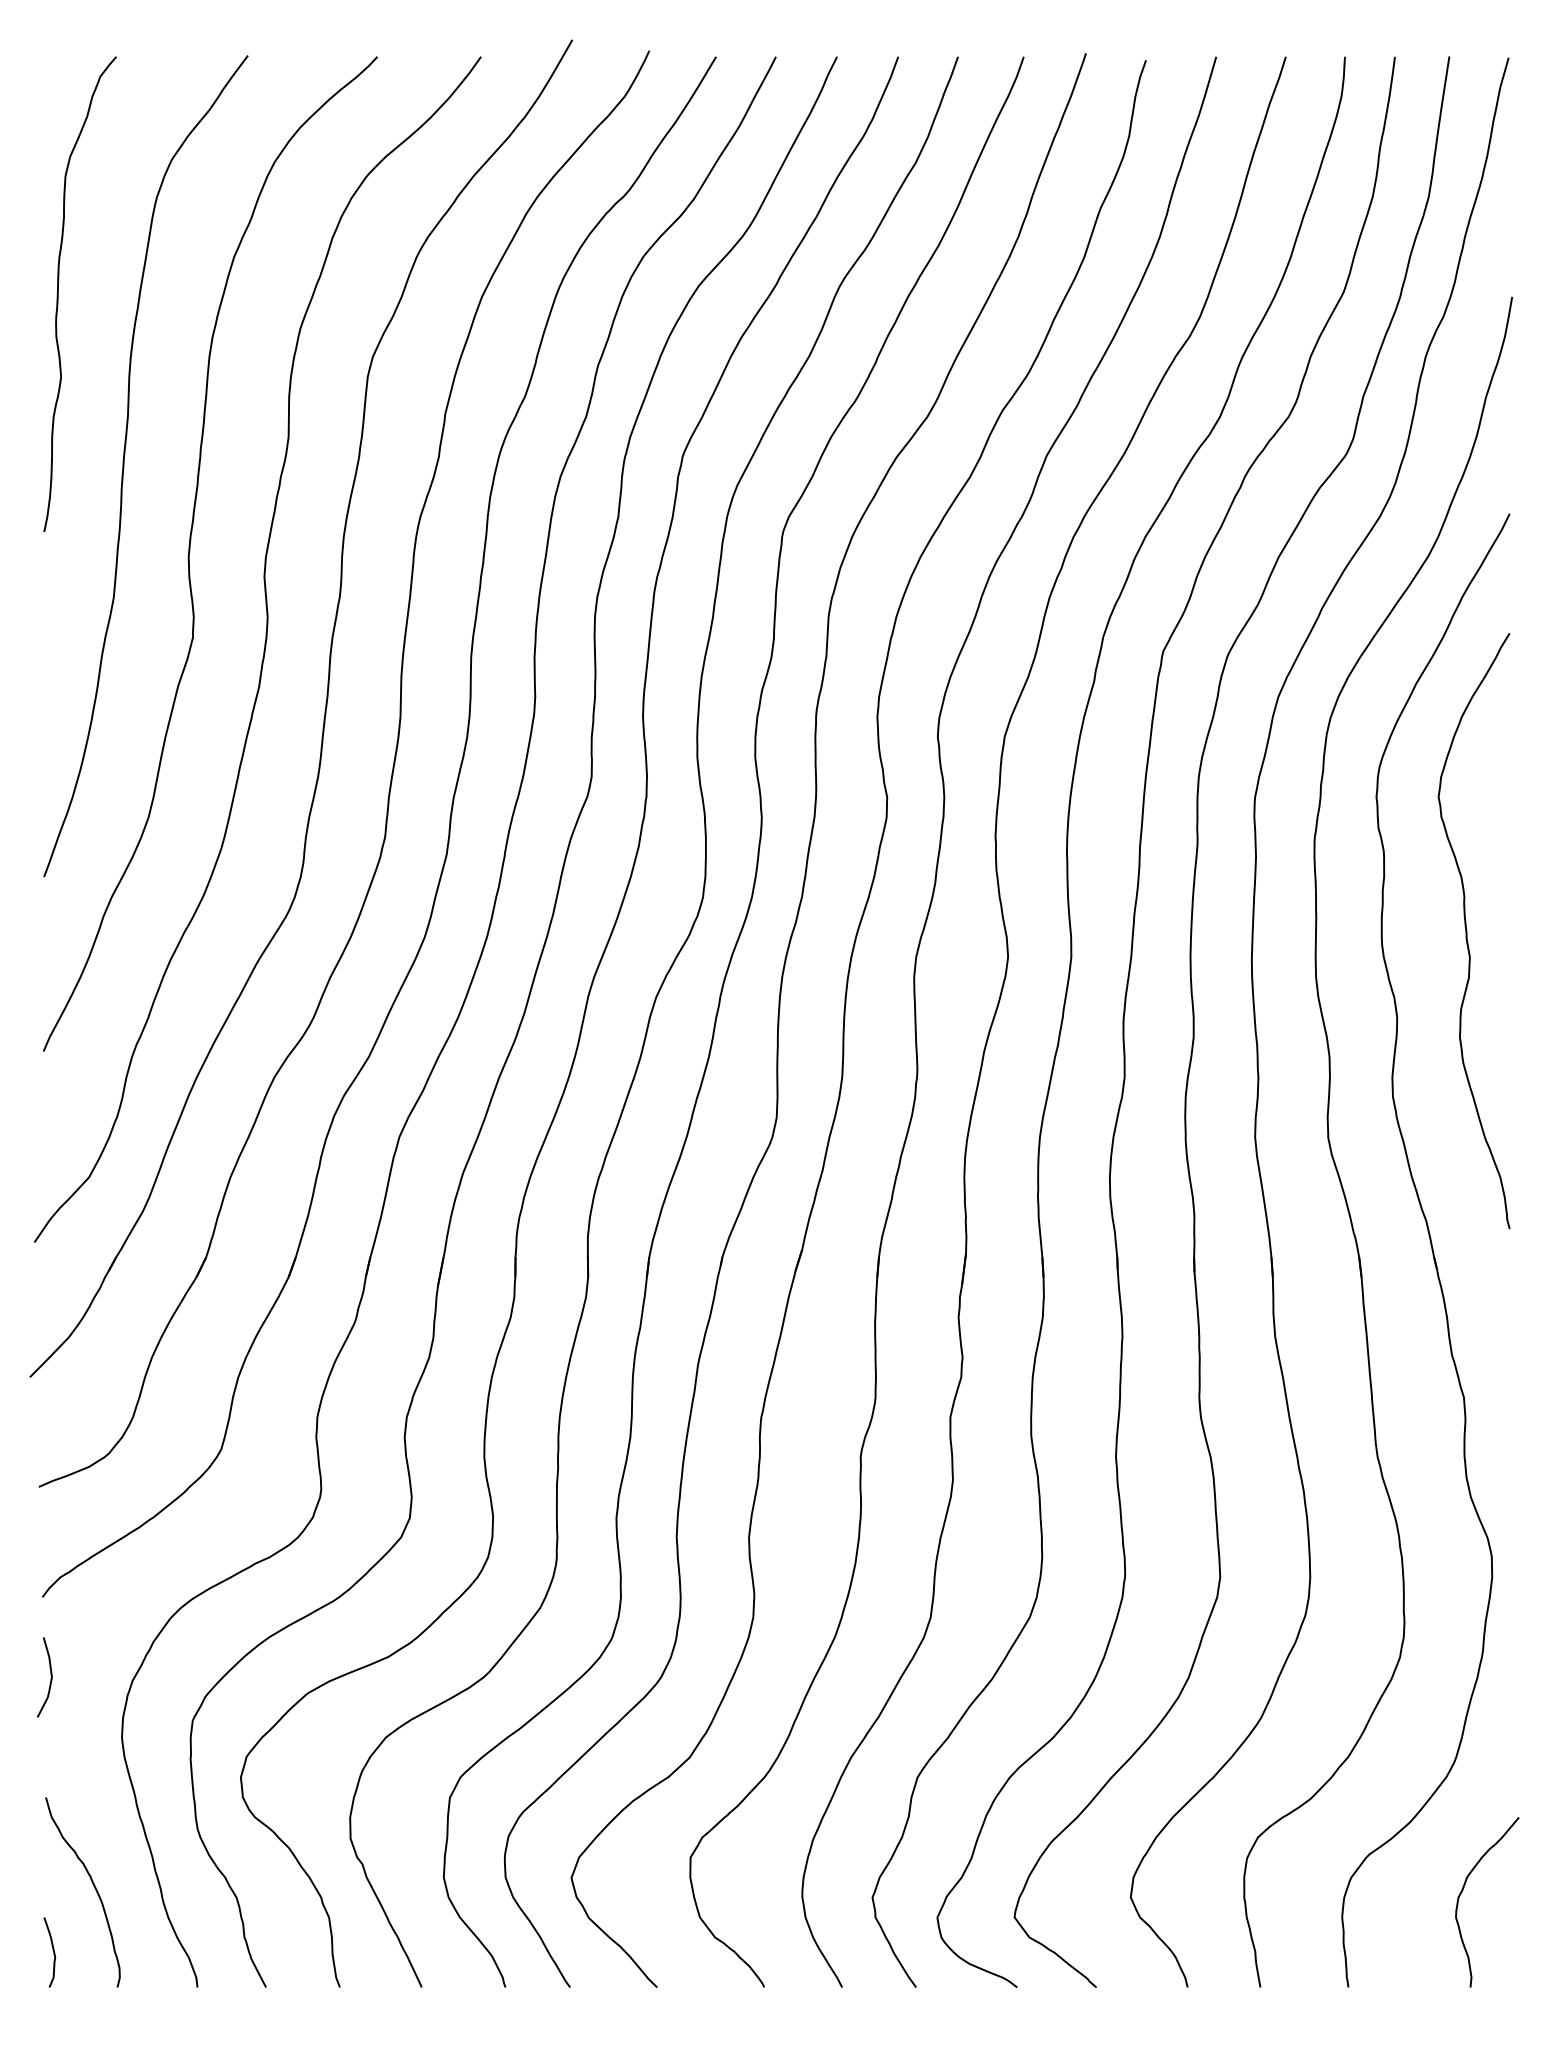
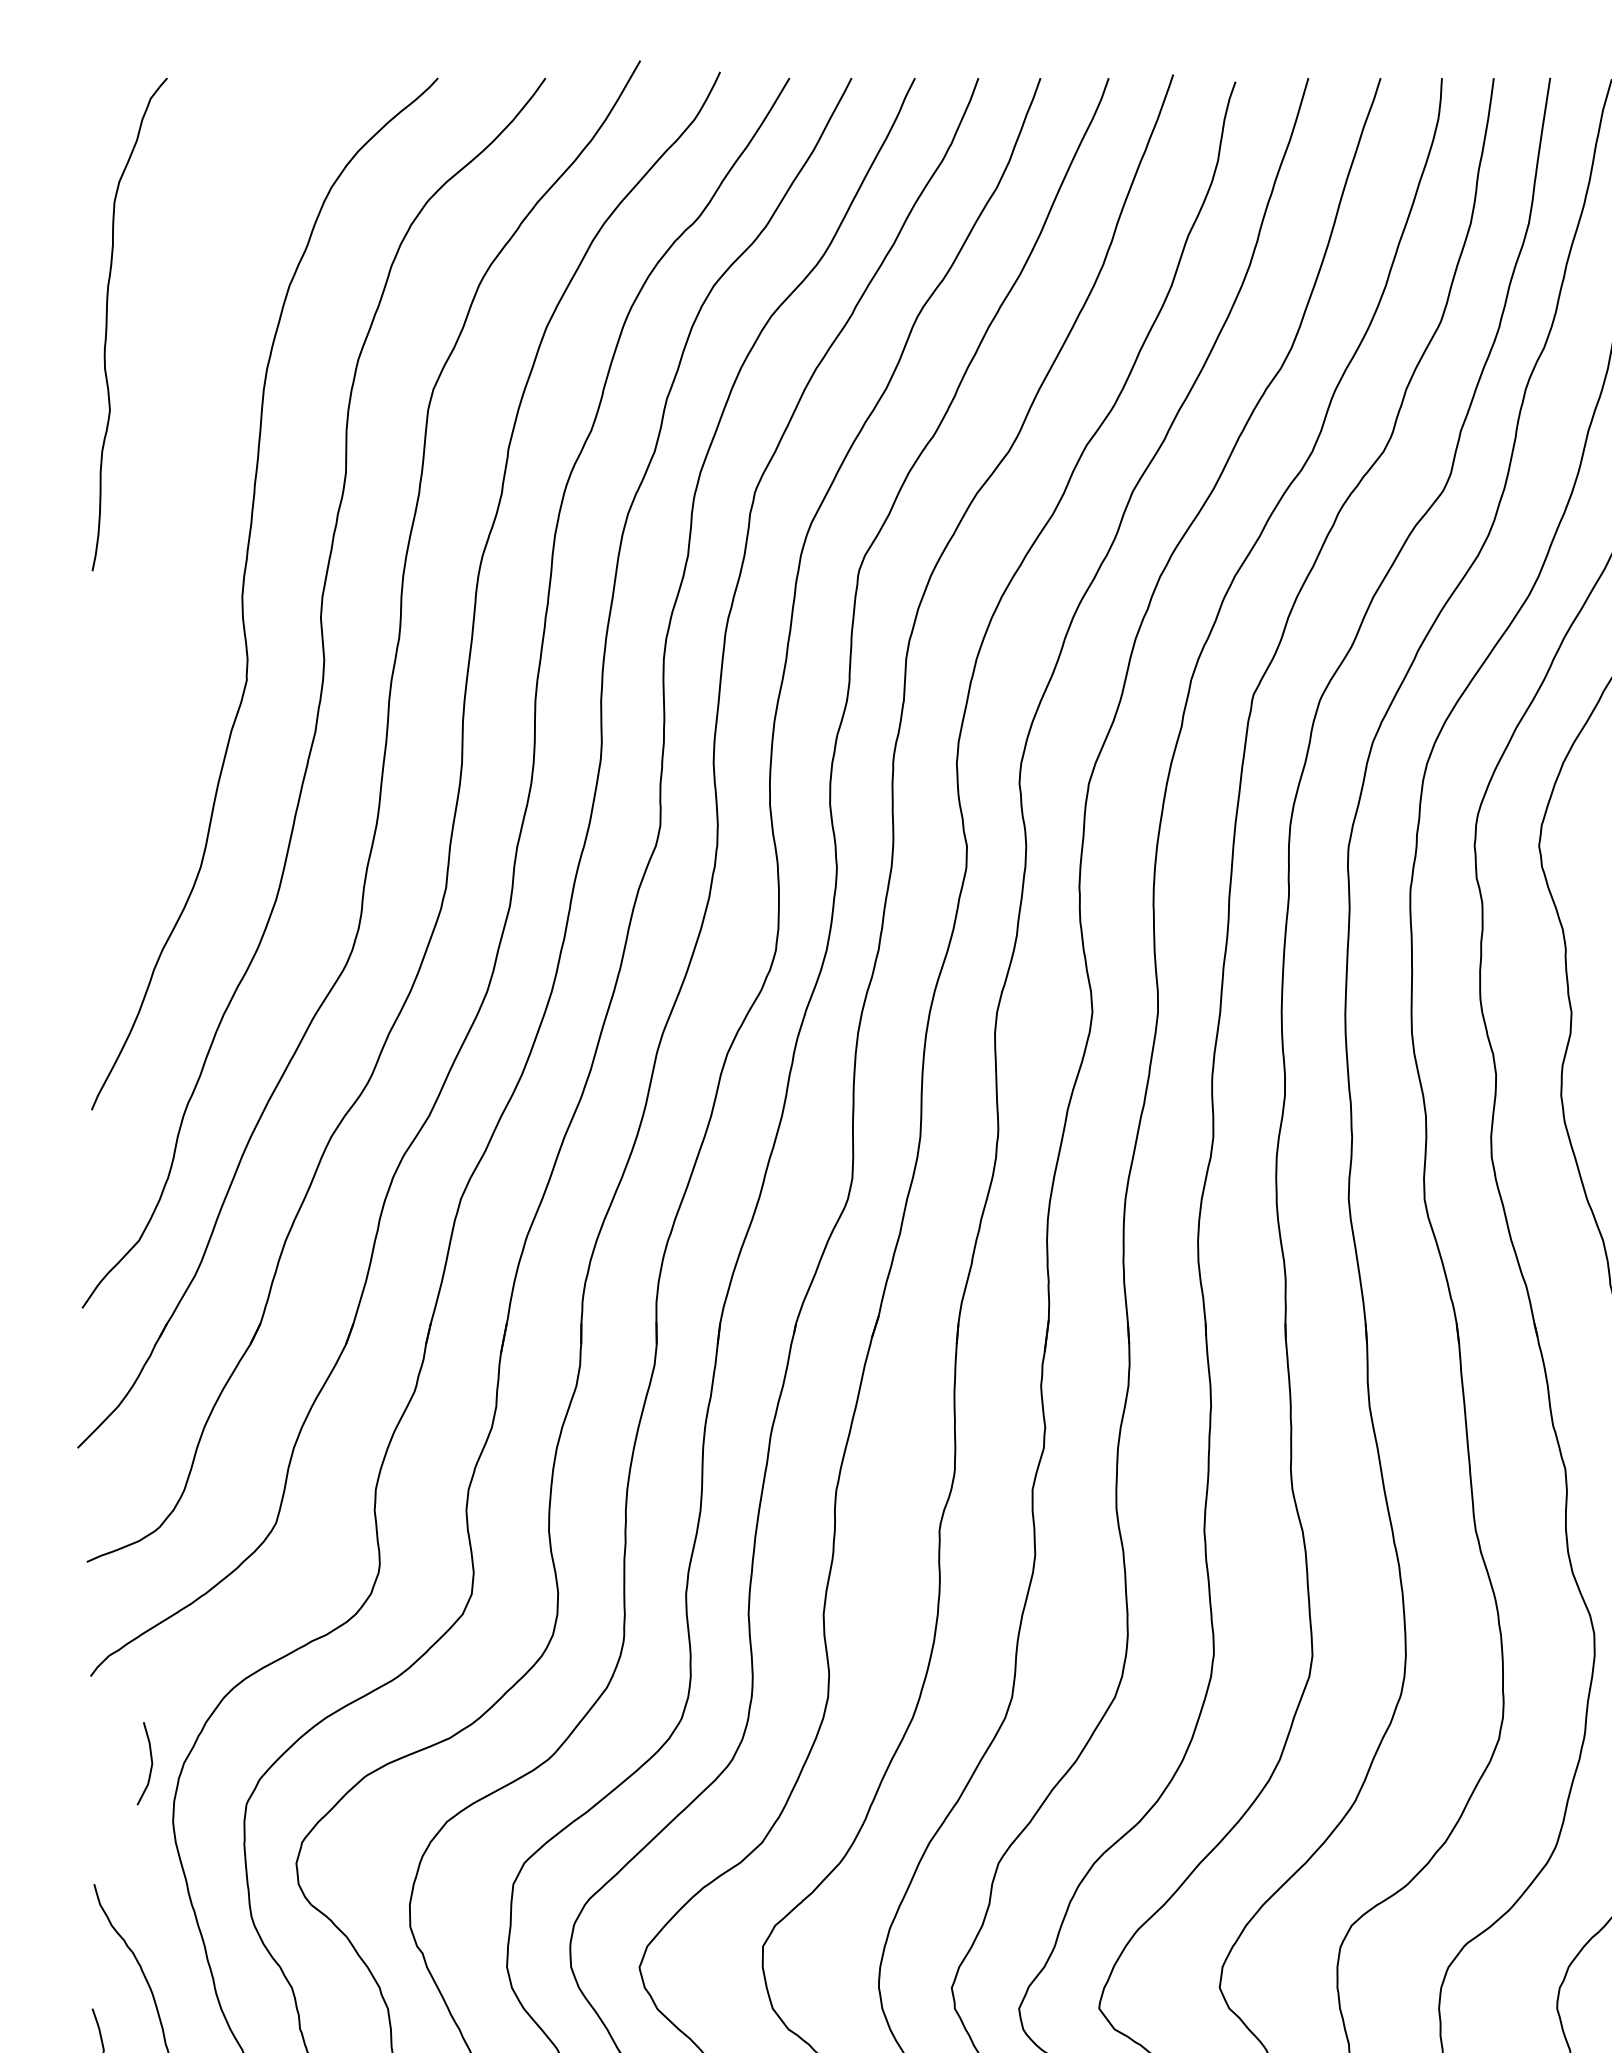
curve: (124, 466) -> (175, 503), removed
curve: (50, 1678) -> (150, 1764), moved

